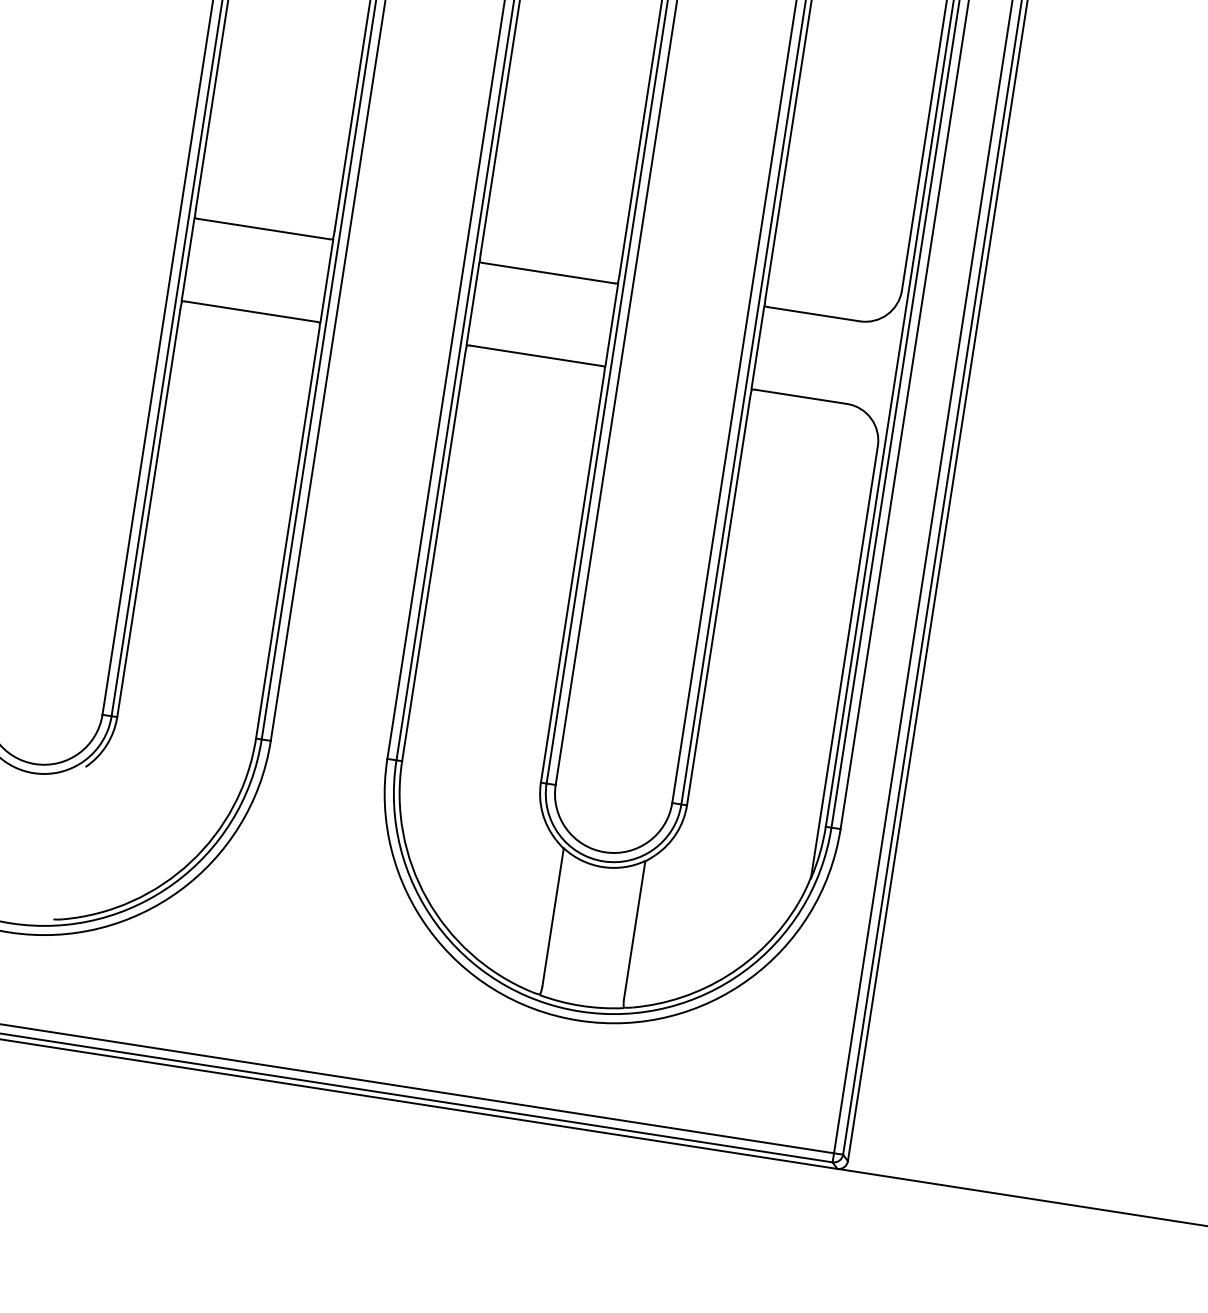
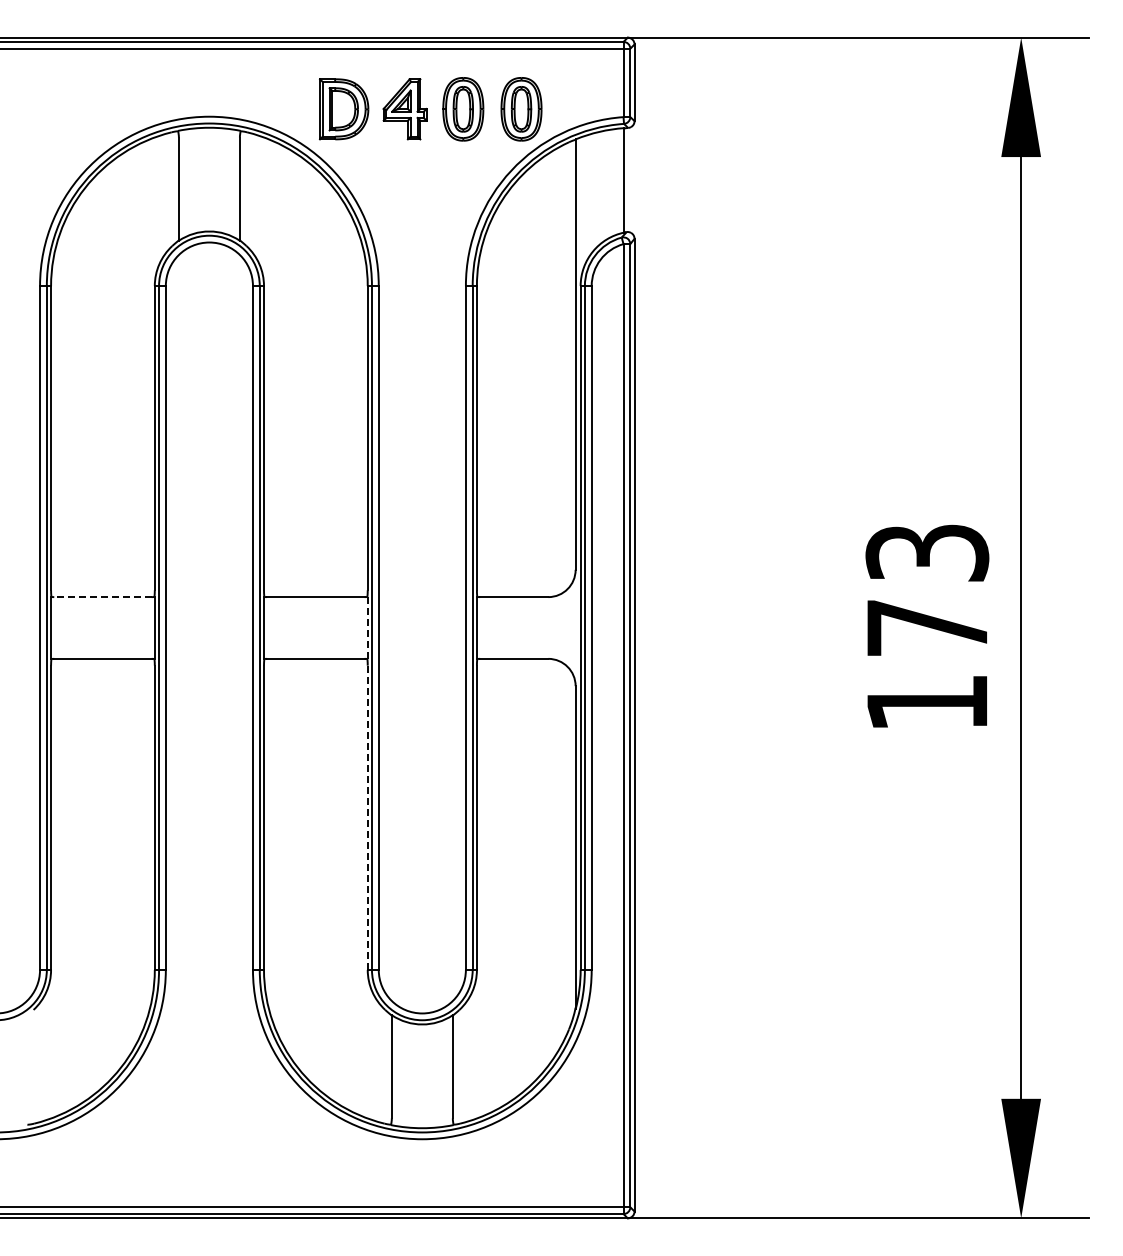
line: (263, 229) -> (102, 597), solid -> dashed
line: (611, 325) -> (367, 628), solid -> dashed
line: (571, 580) -> (367, 818), solid -> dashed

